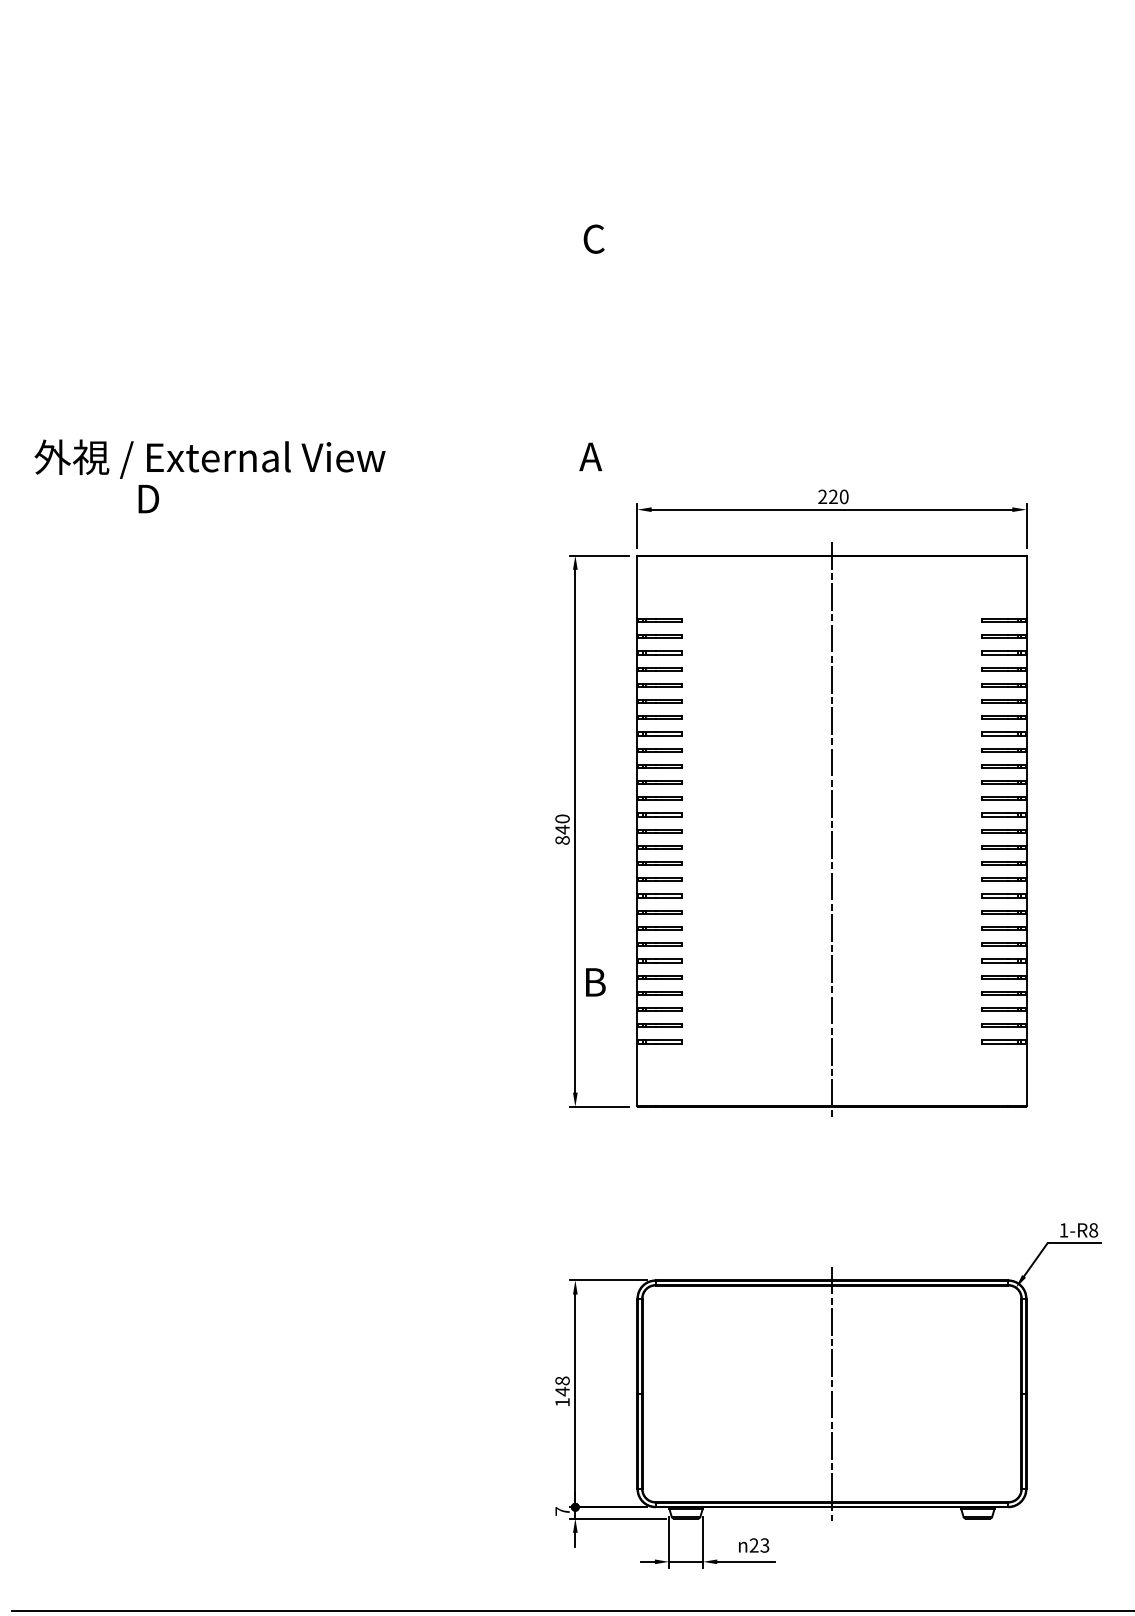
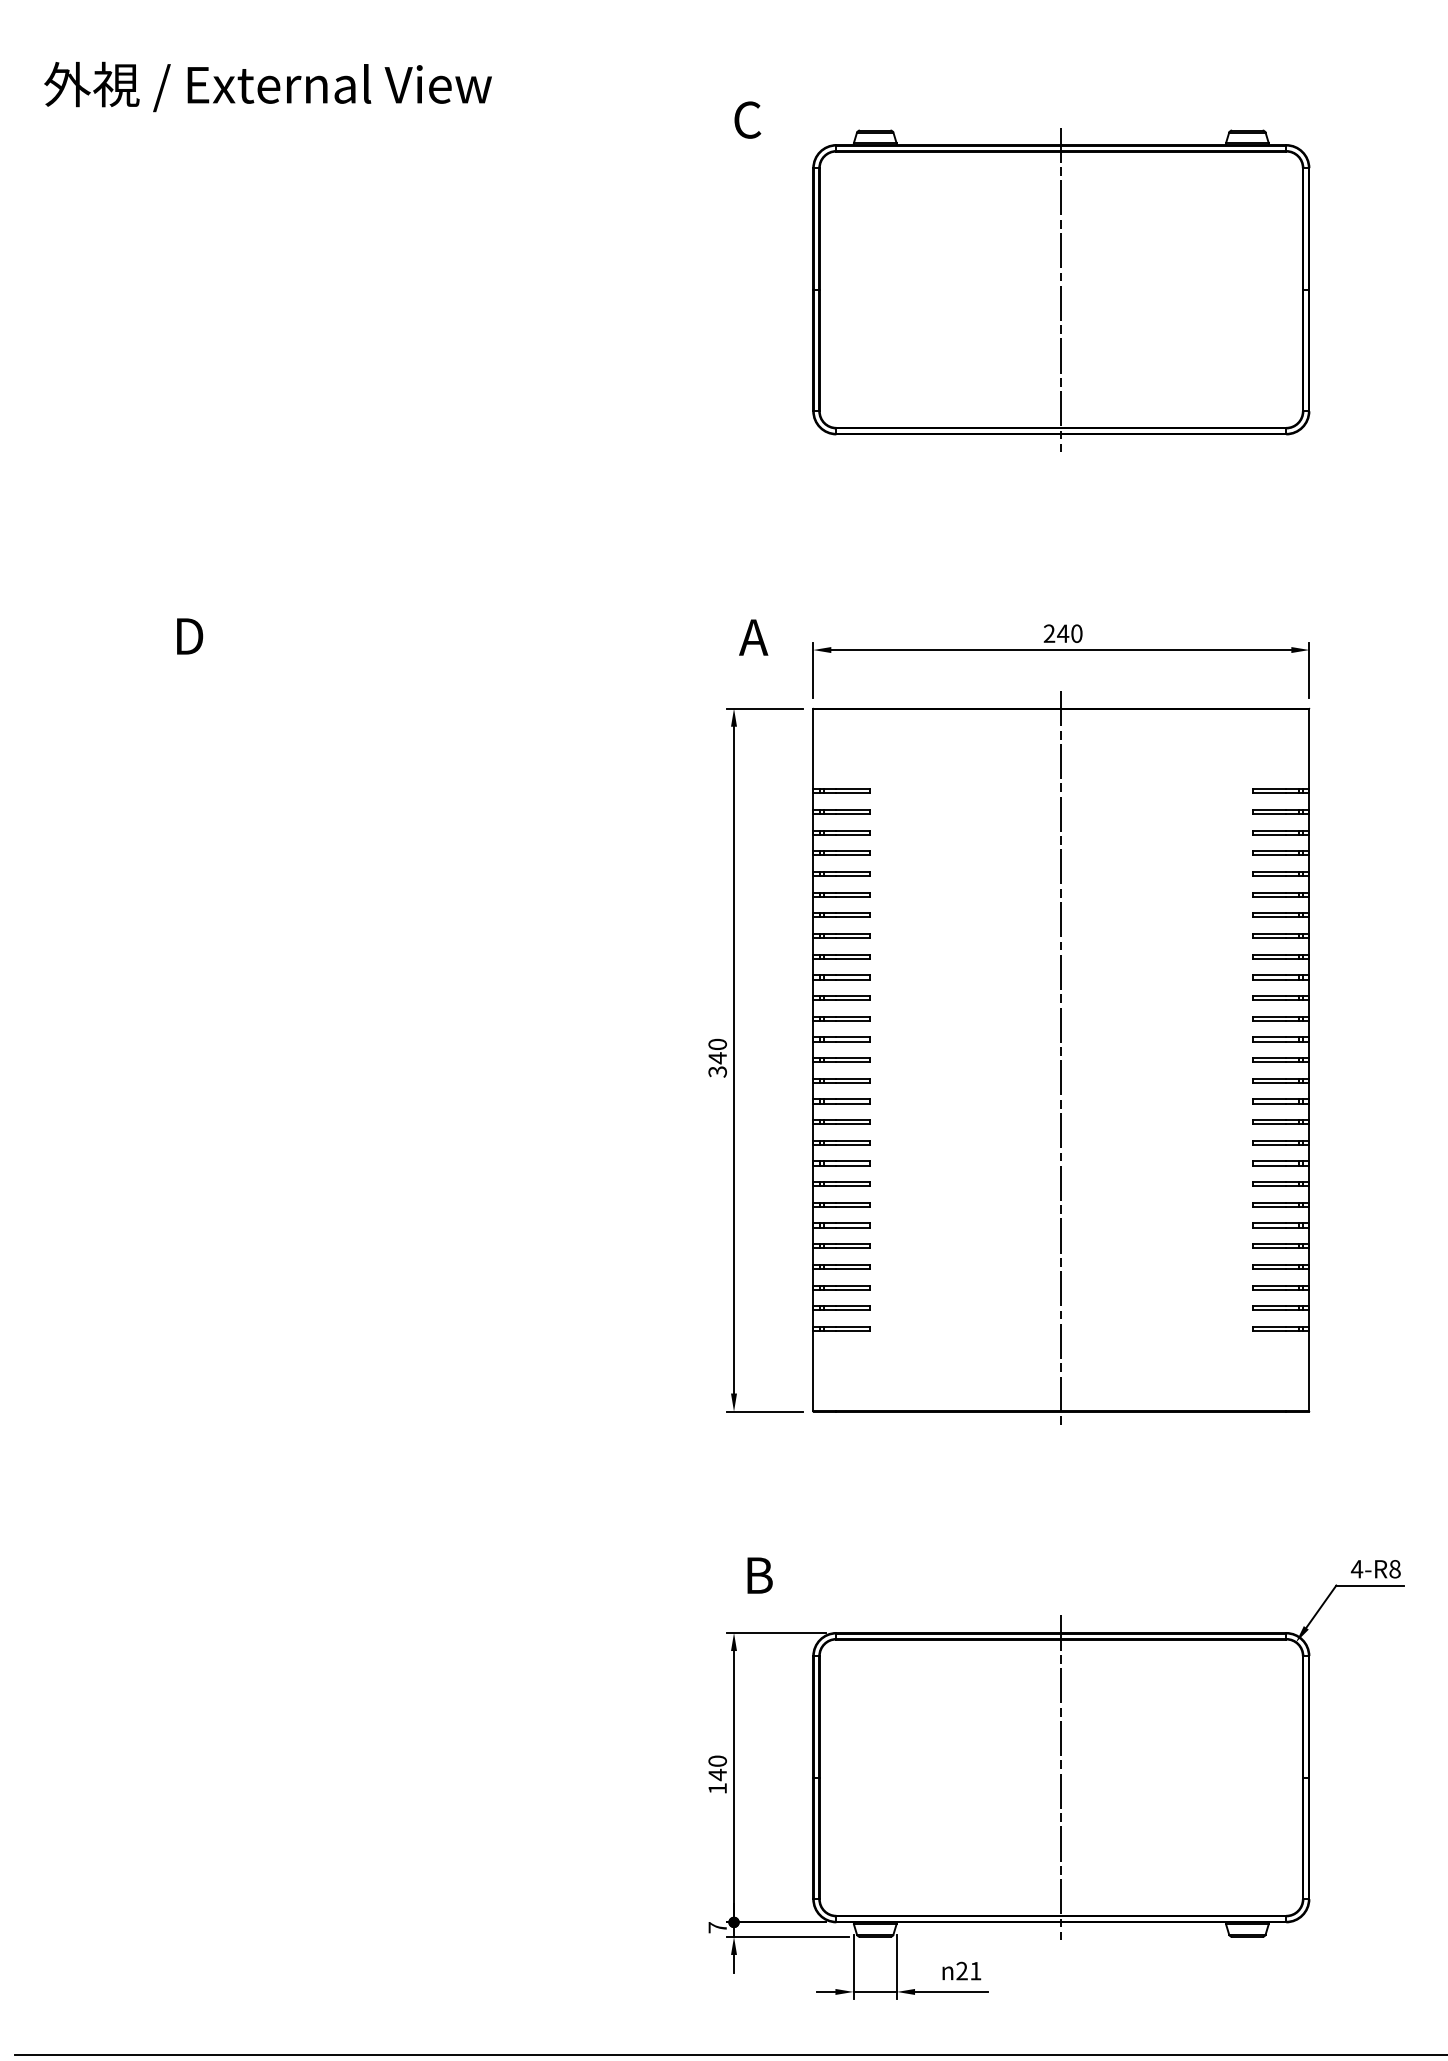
part: (831, 226) -> (1060, 288), added
text: (593, 238) -> (746, 119), moved
text: (590, 456) -> (753, 637), moved
text: (209, 458) -> (267, 86), moved
text: (833, 496) -> (1063, 633), 220 -> 240
text: (562, 840) -> (717, 1071), 840 -> 340
text: (595, 982) -> (759, 1575), moved
text: (1063, 1230) -> (1356, 1569), 1-R8 -> 4-R8
text: (562, 1380) -> (717, 1760), 148 -> 140
text: (764, 1545) -> (975, 1971), 23 -> 21

